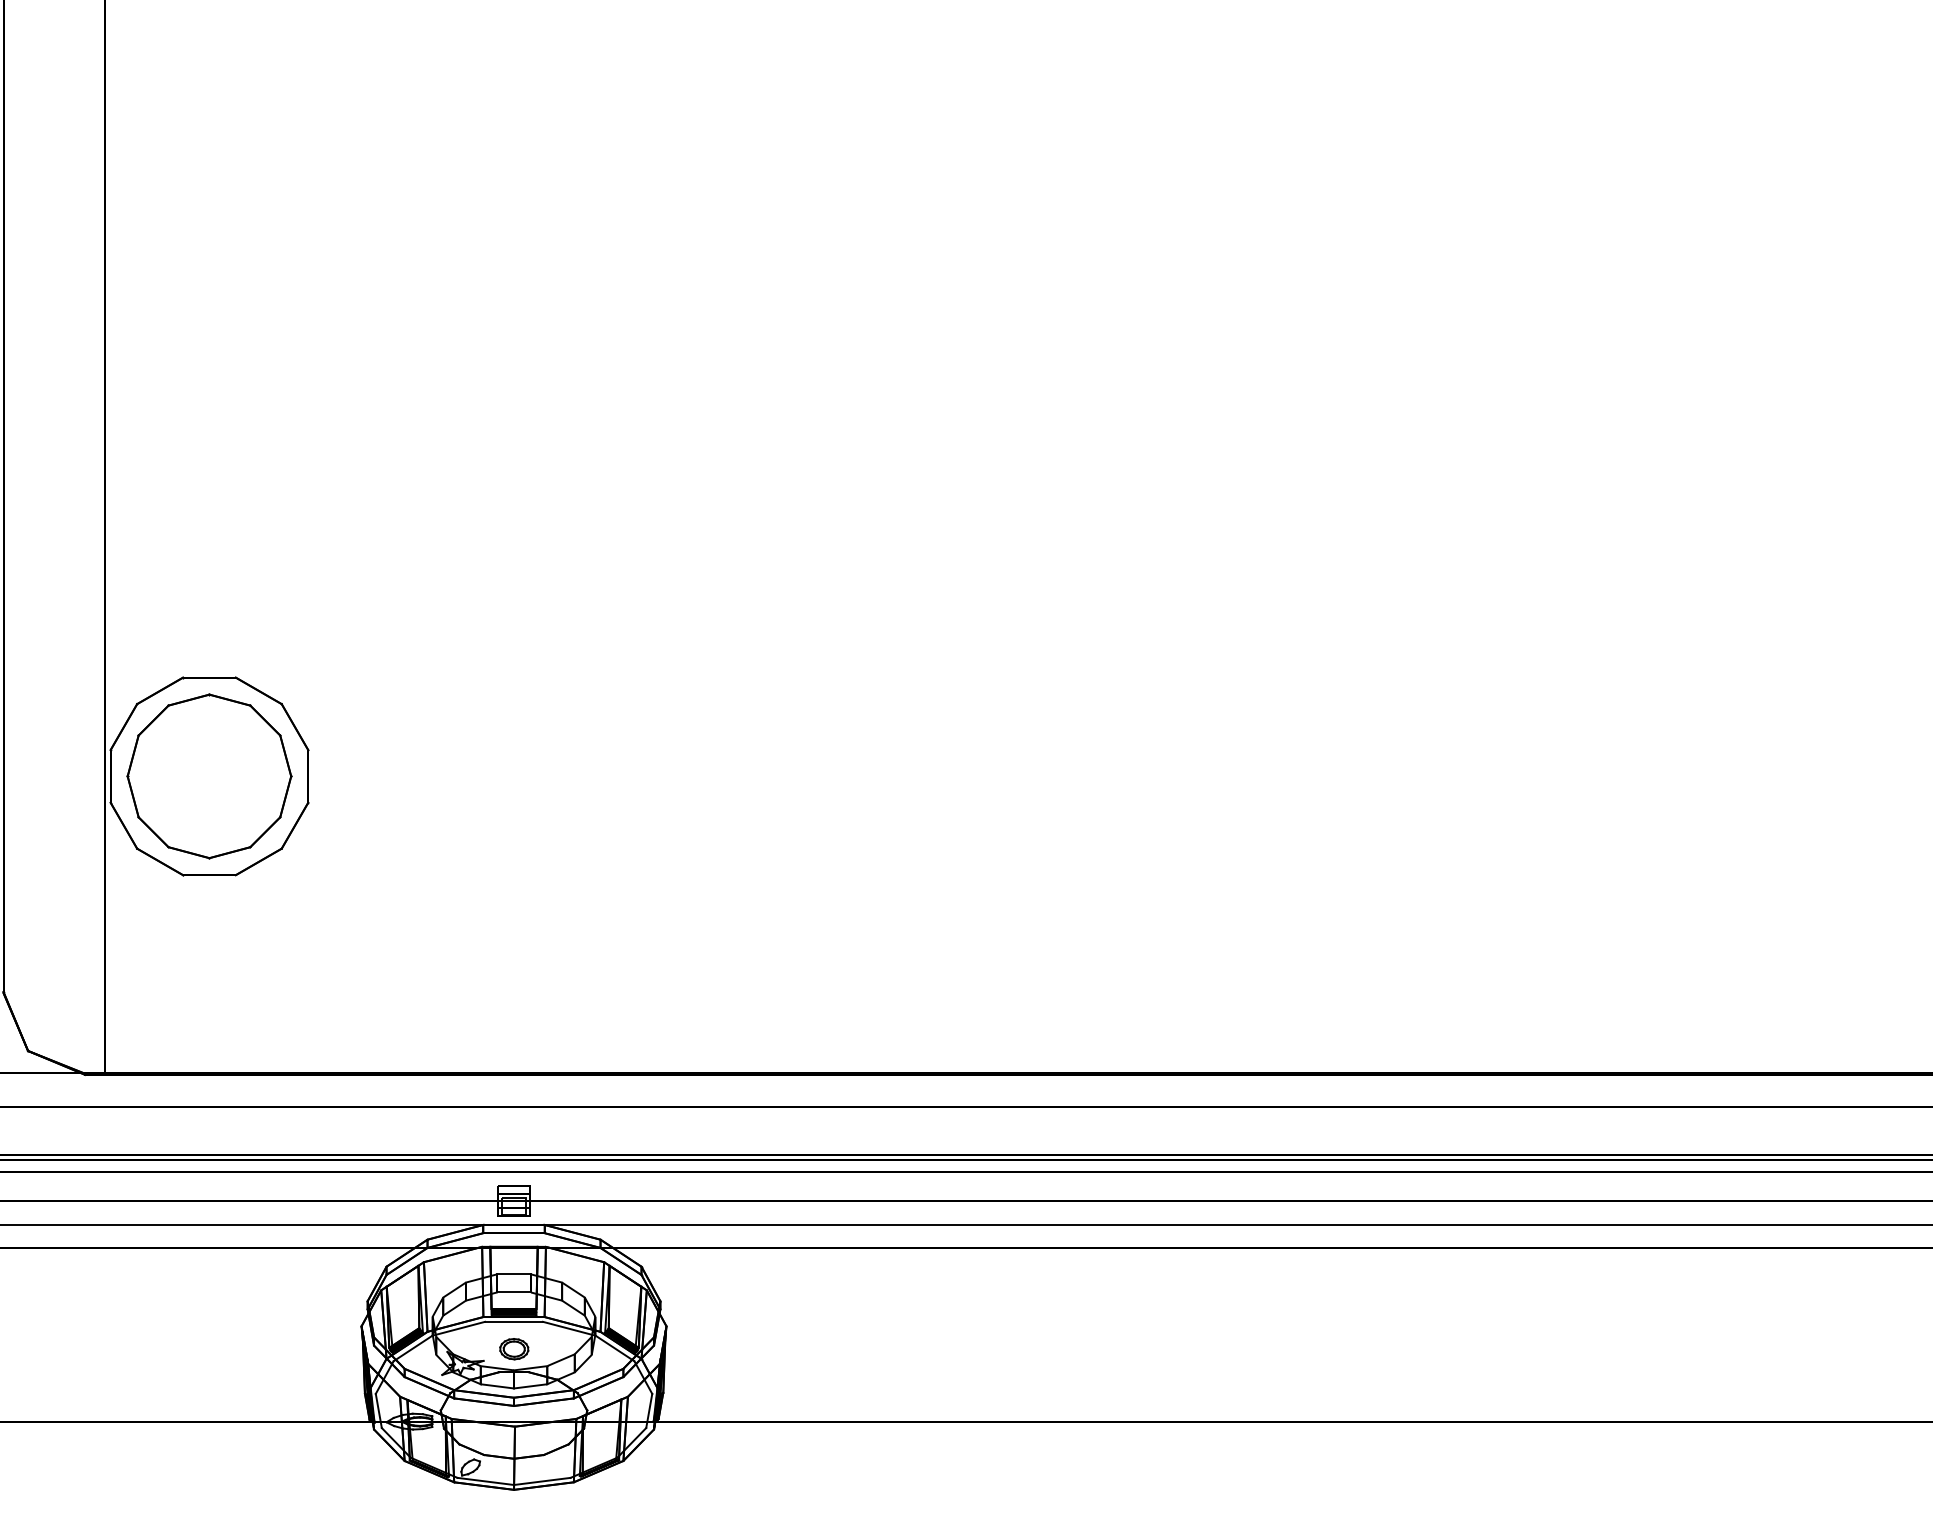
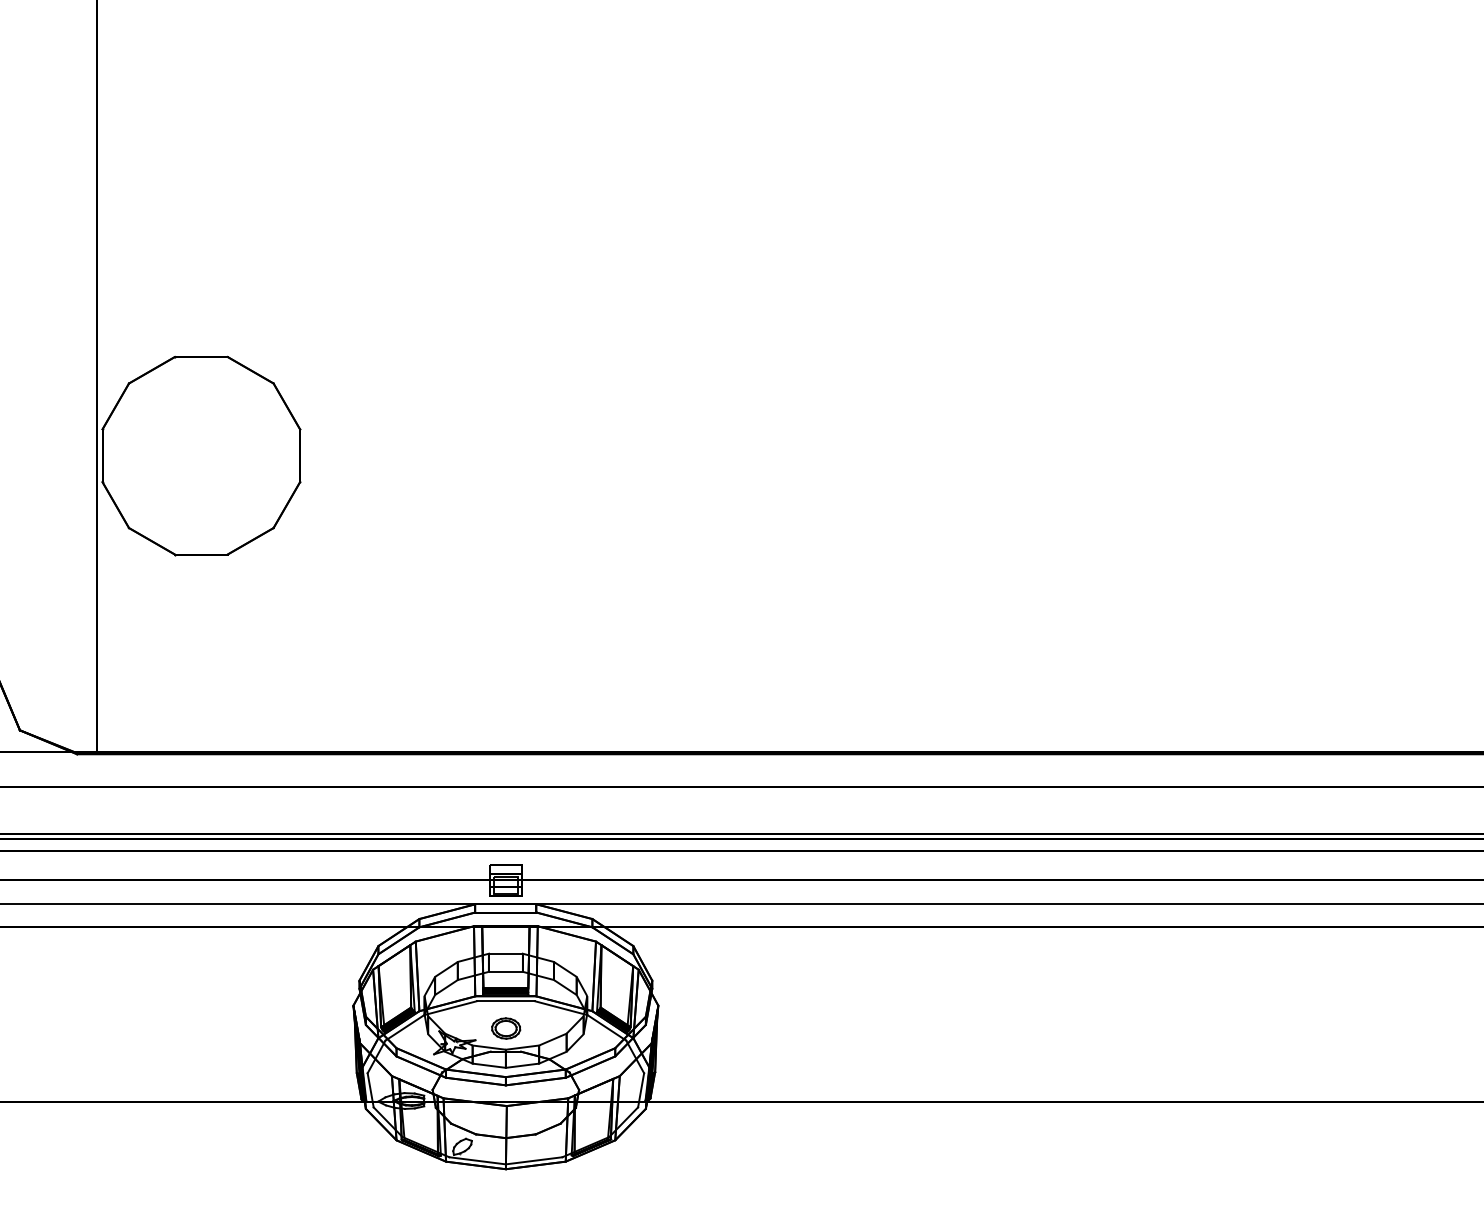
part: (209, 776) -> (201, 455), removed

